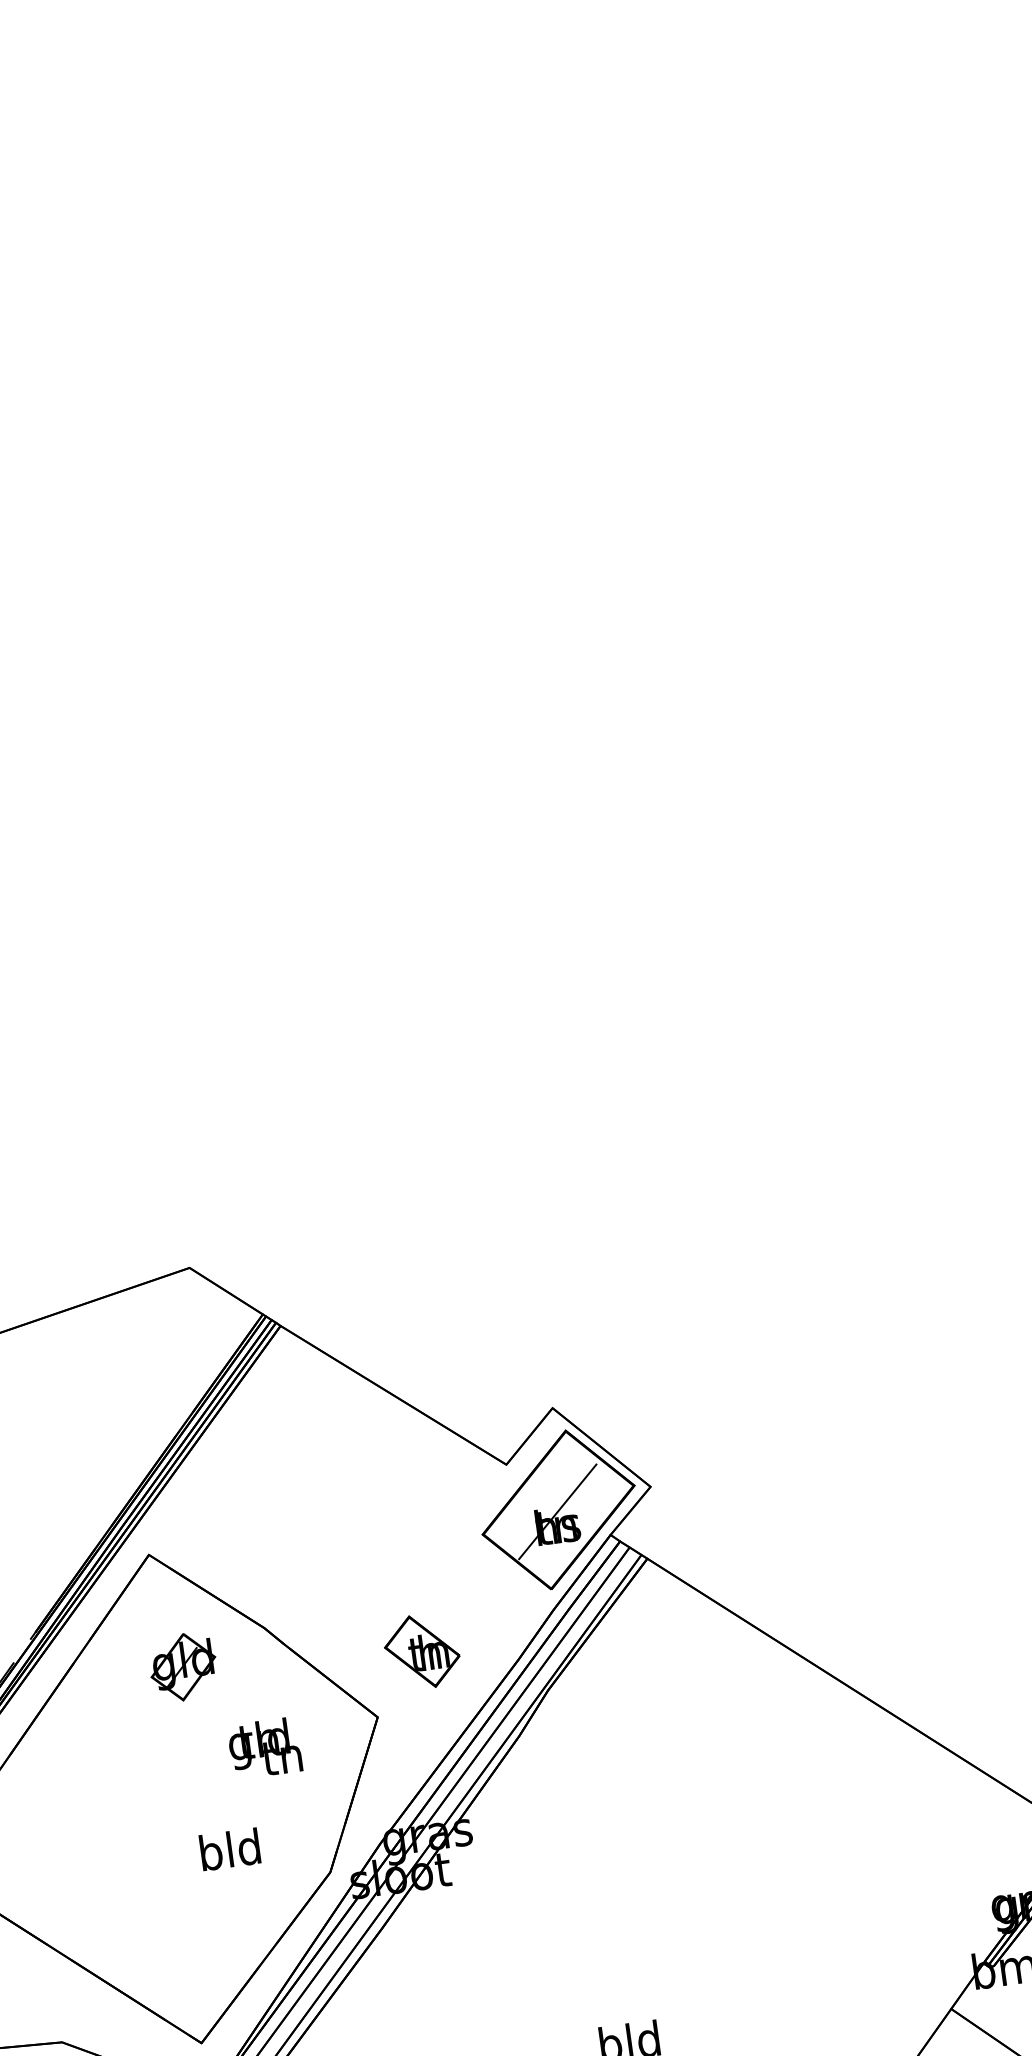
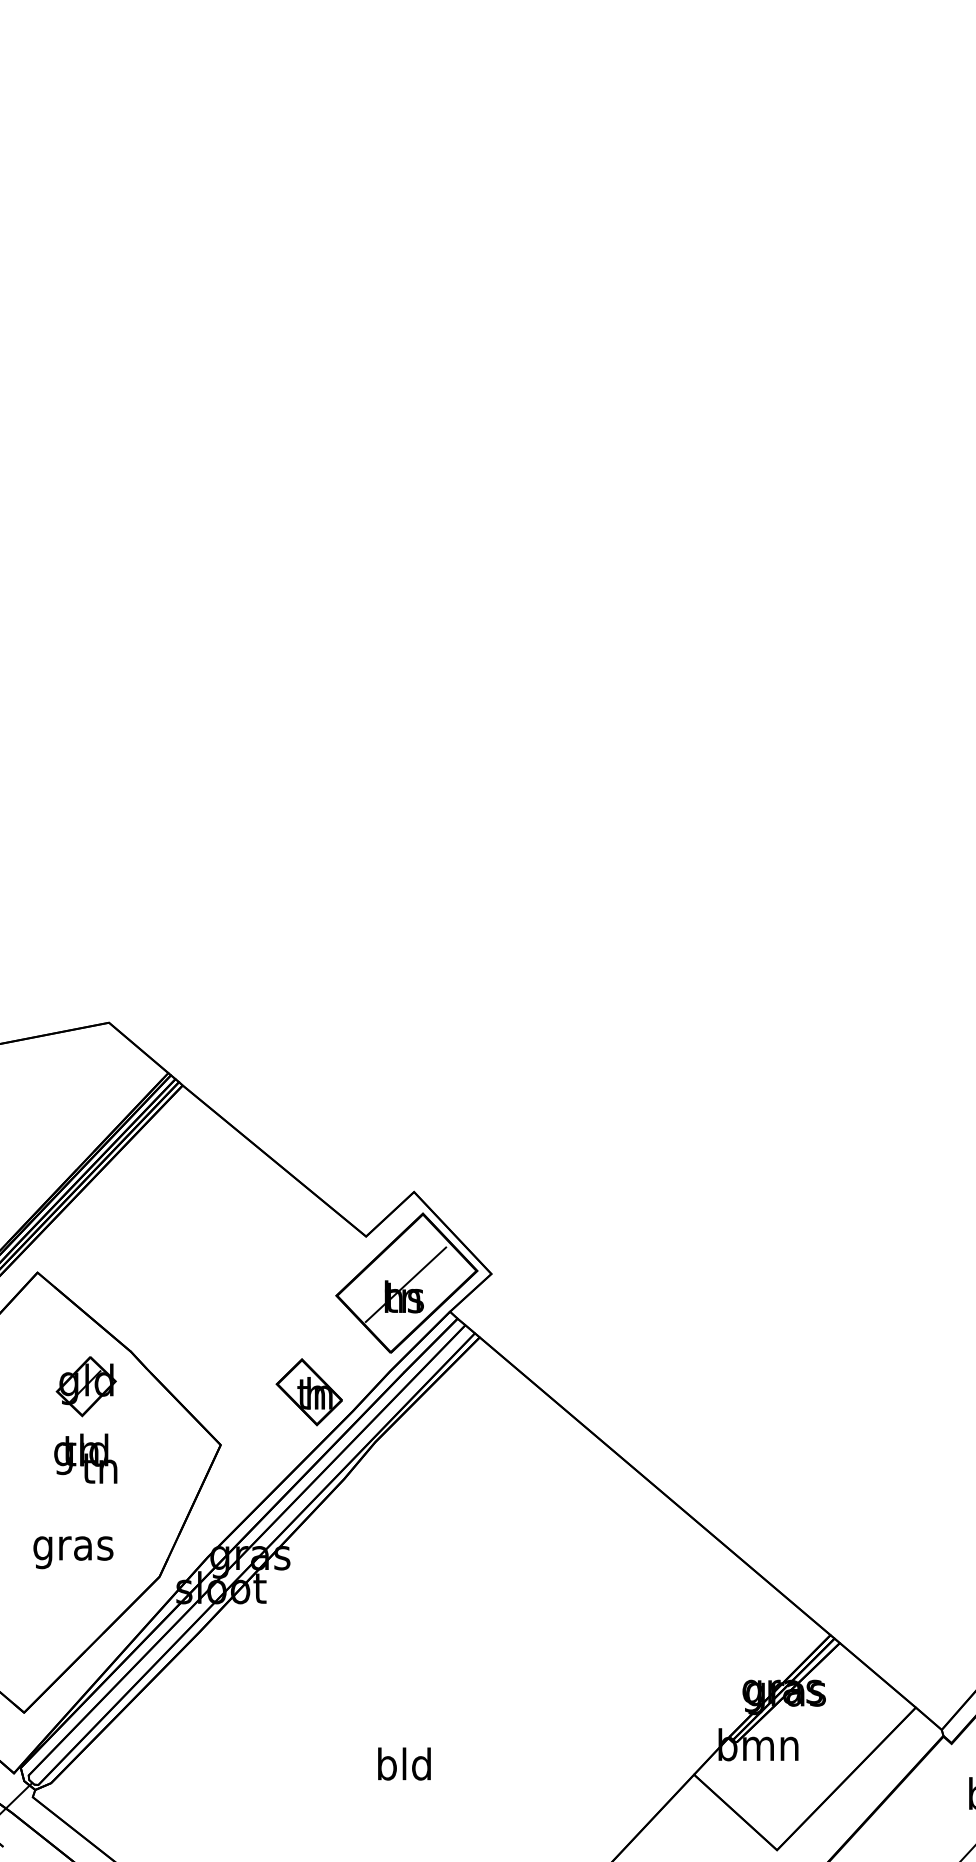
part: (421, 1652) -> (308, 1392), moved
part: (182, 1667) -> (85, 1386), moved
text: (264, 1748) -> (85, 1458), moved
text: (230, 1854) -> (73, 1548), bld -> gras

